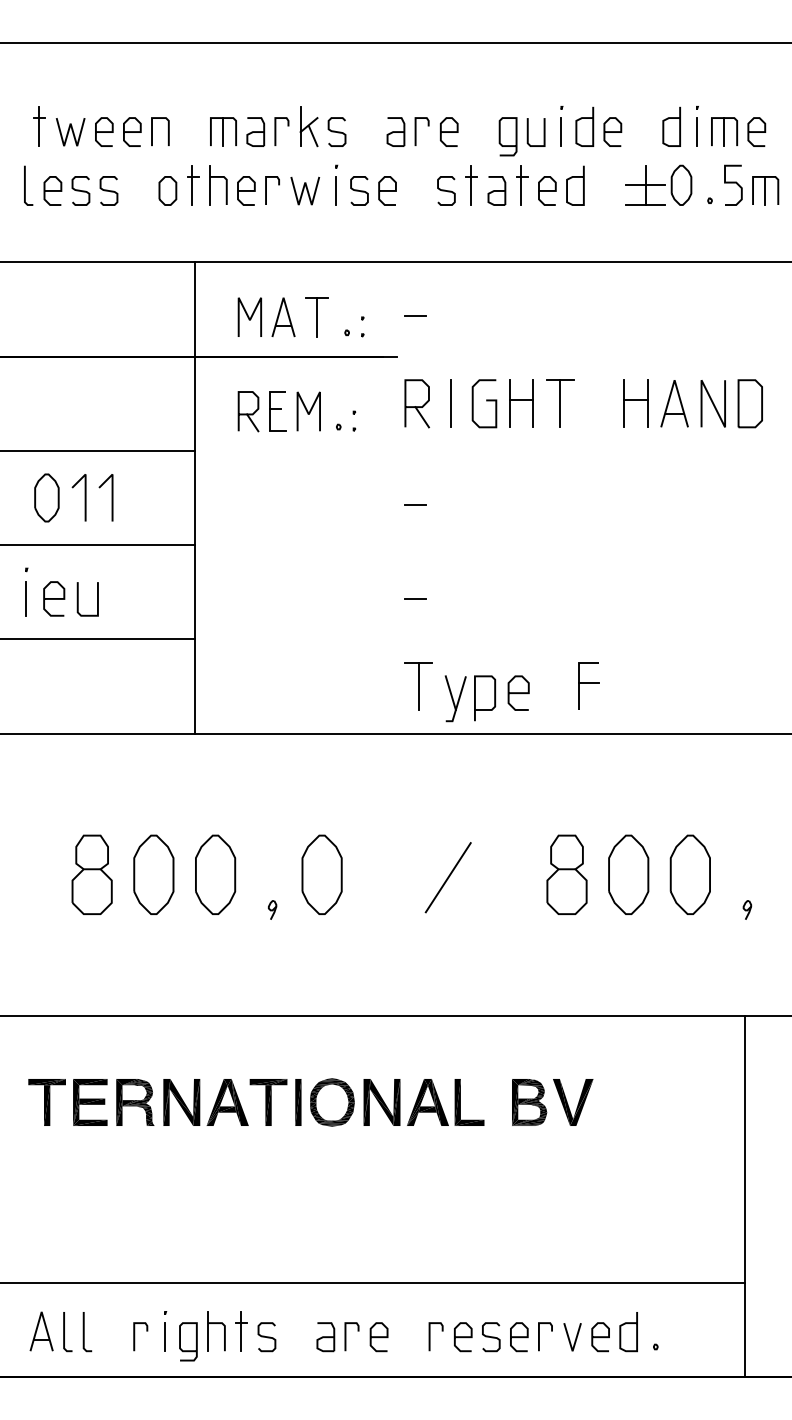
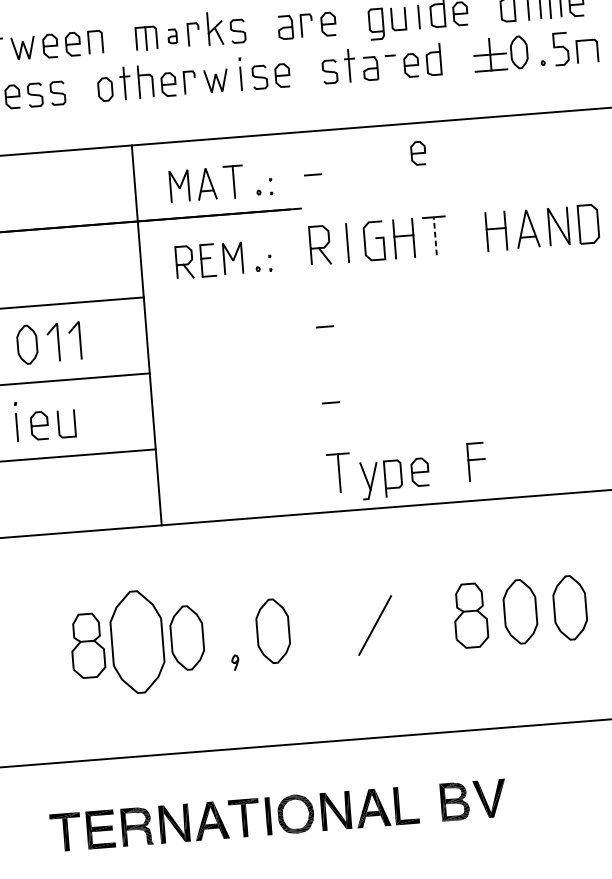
part: (255, 131) -> (172, 36), size x0.6
line: (521, 185) -> (390, 62), removed
line: (765, 190) -> (587, 51), removed
curve: (547, 299) -> (418, 152), added
line: (560, 403) -> (435, 236), solid -> dashed
part: (153, 874) -> (137, 641), size x1.6

